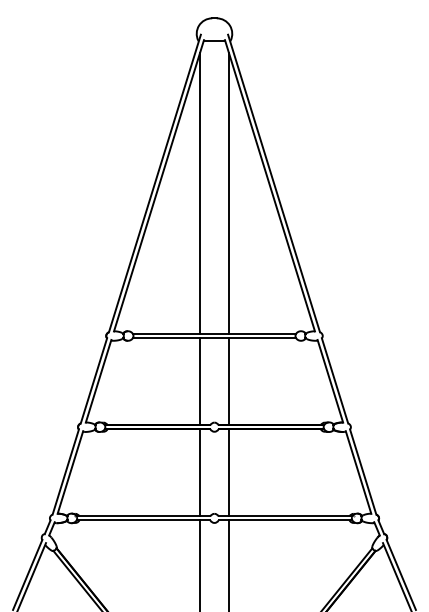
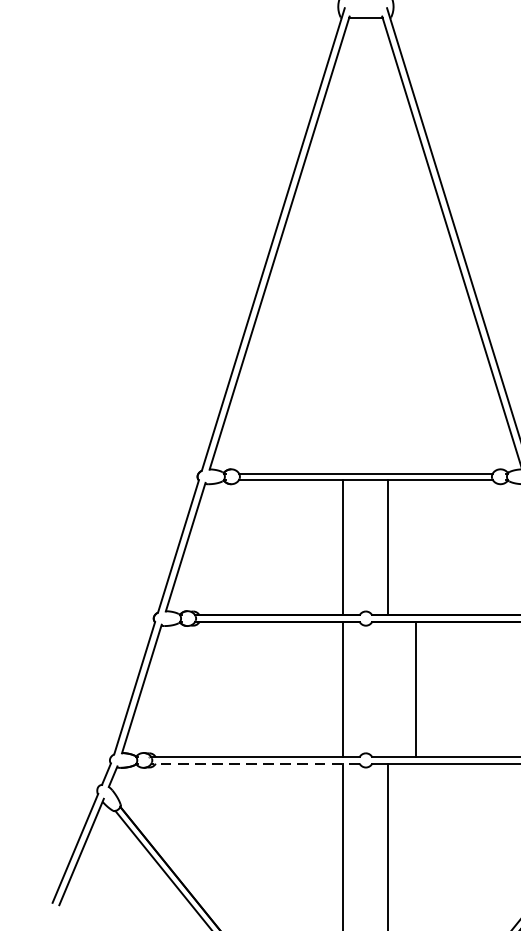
line: (200, 193) -> (344, 255), removed
line: (228, 193) -> (387, 255), removed
line: (228, 472) -> (415, 689), moved
line: (143, 520) -> (255, 763), solid -> dashed

